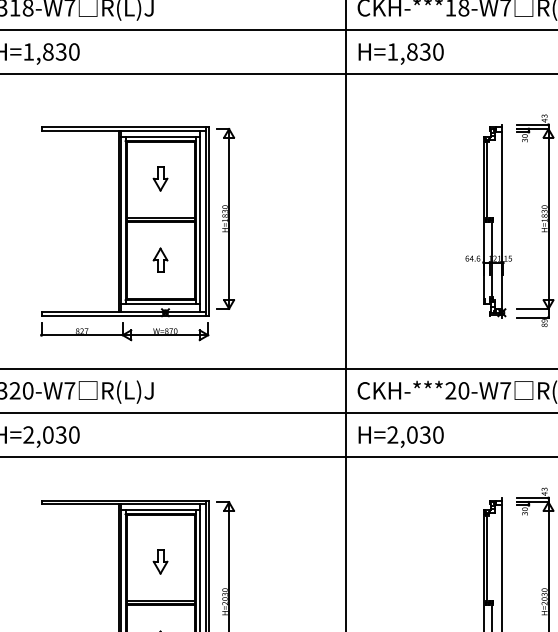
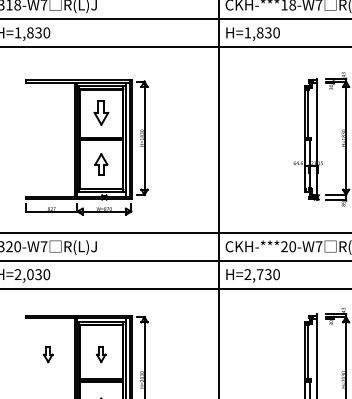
part: (159, 178) -> (100, 112), size x1.6
part: (159, 258) -> (100, 163), size x1.4
text: (411, 434) -> (259, 274), H=2,030 -> H=2,730
part: (75, 561) -> (47, 354), added

